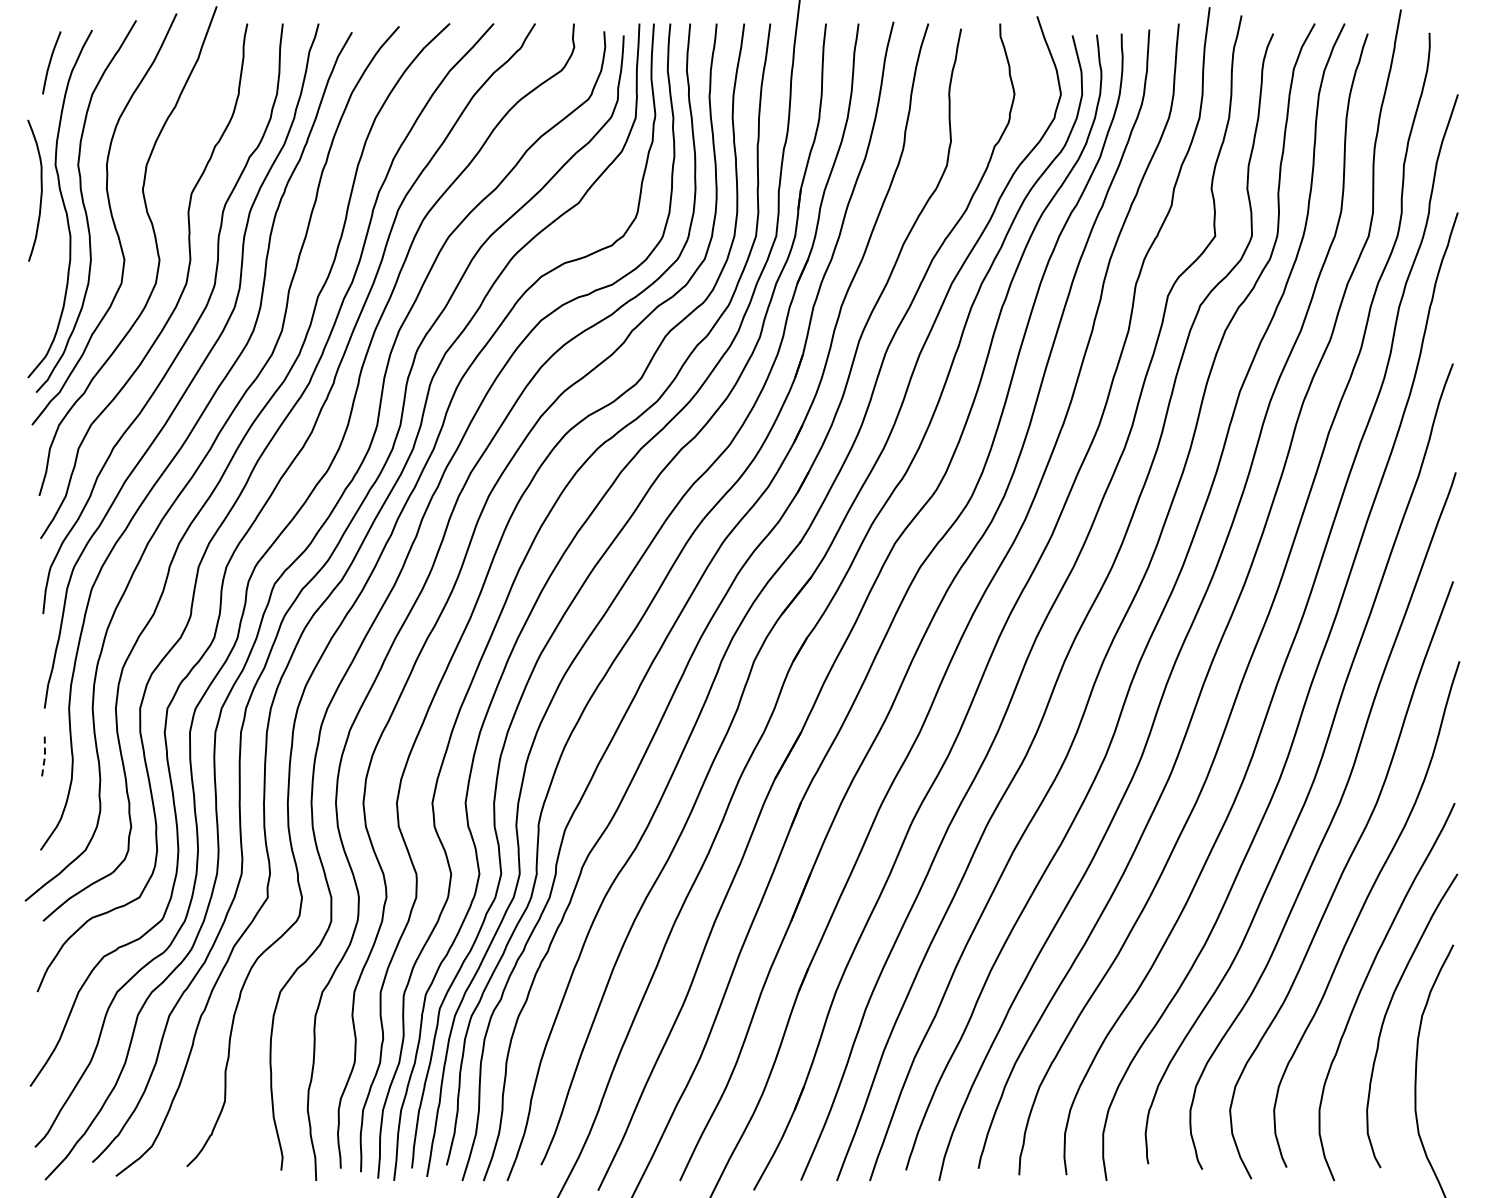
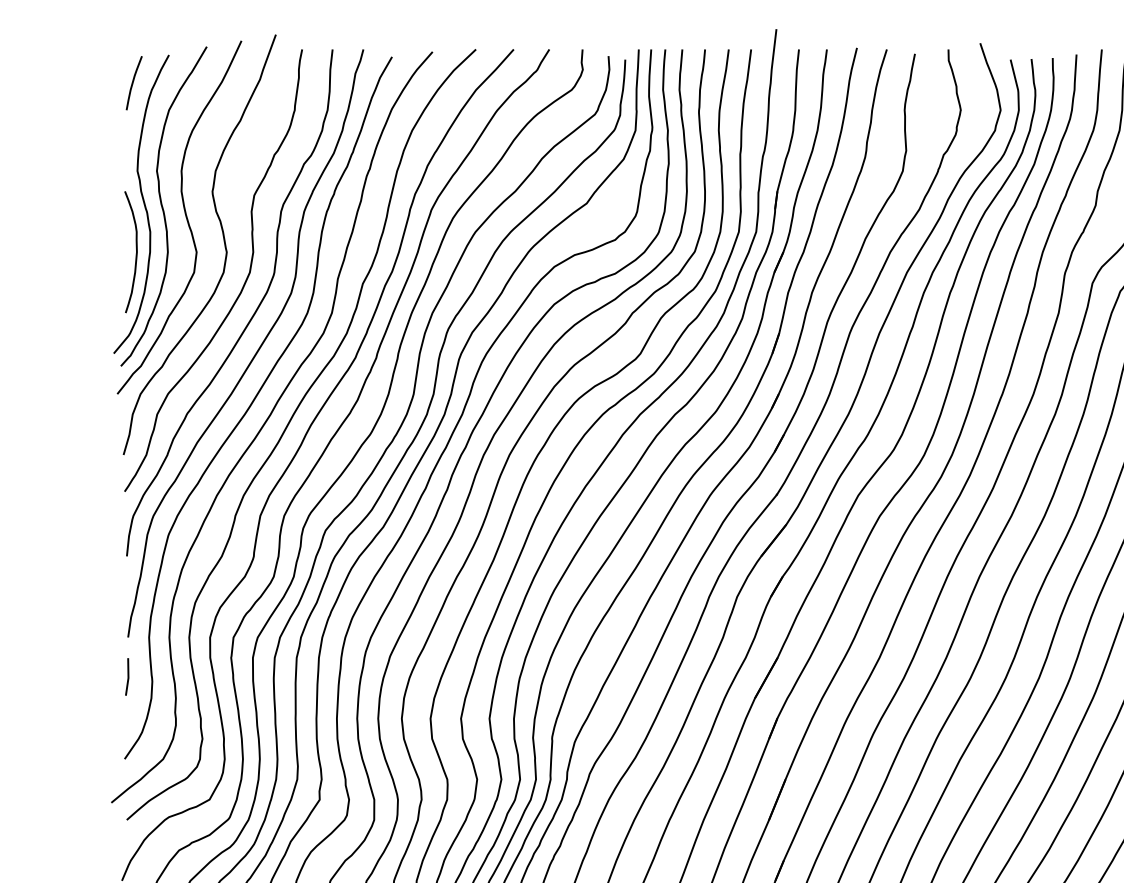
curve: (40, 192) -> (135, 253), moved
line: (45, 754) -> (128, 676), dashed -> solid

